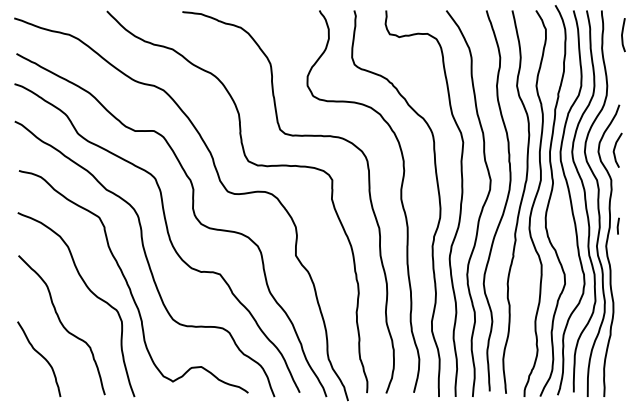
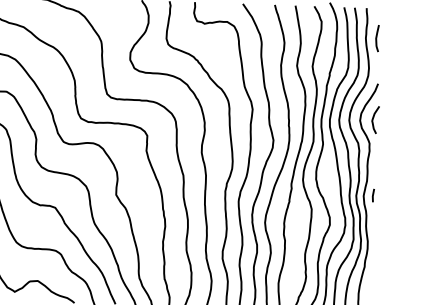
curve: (622, 35) -> (376, 38), moved
line: (617, 225) -> (372, 195), moved

